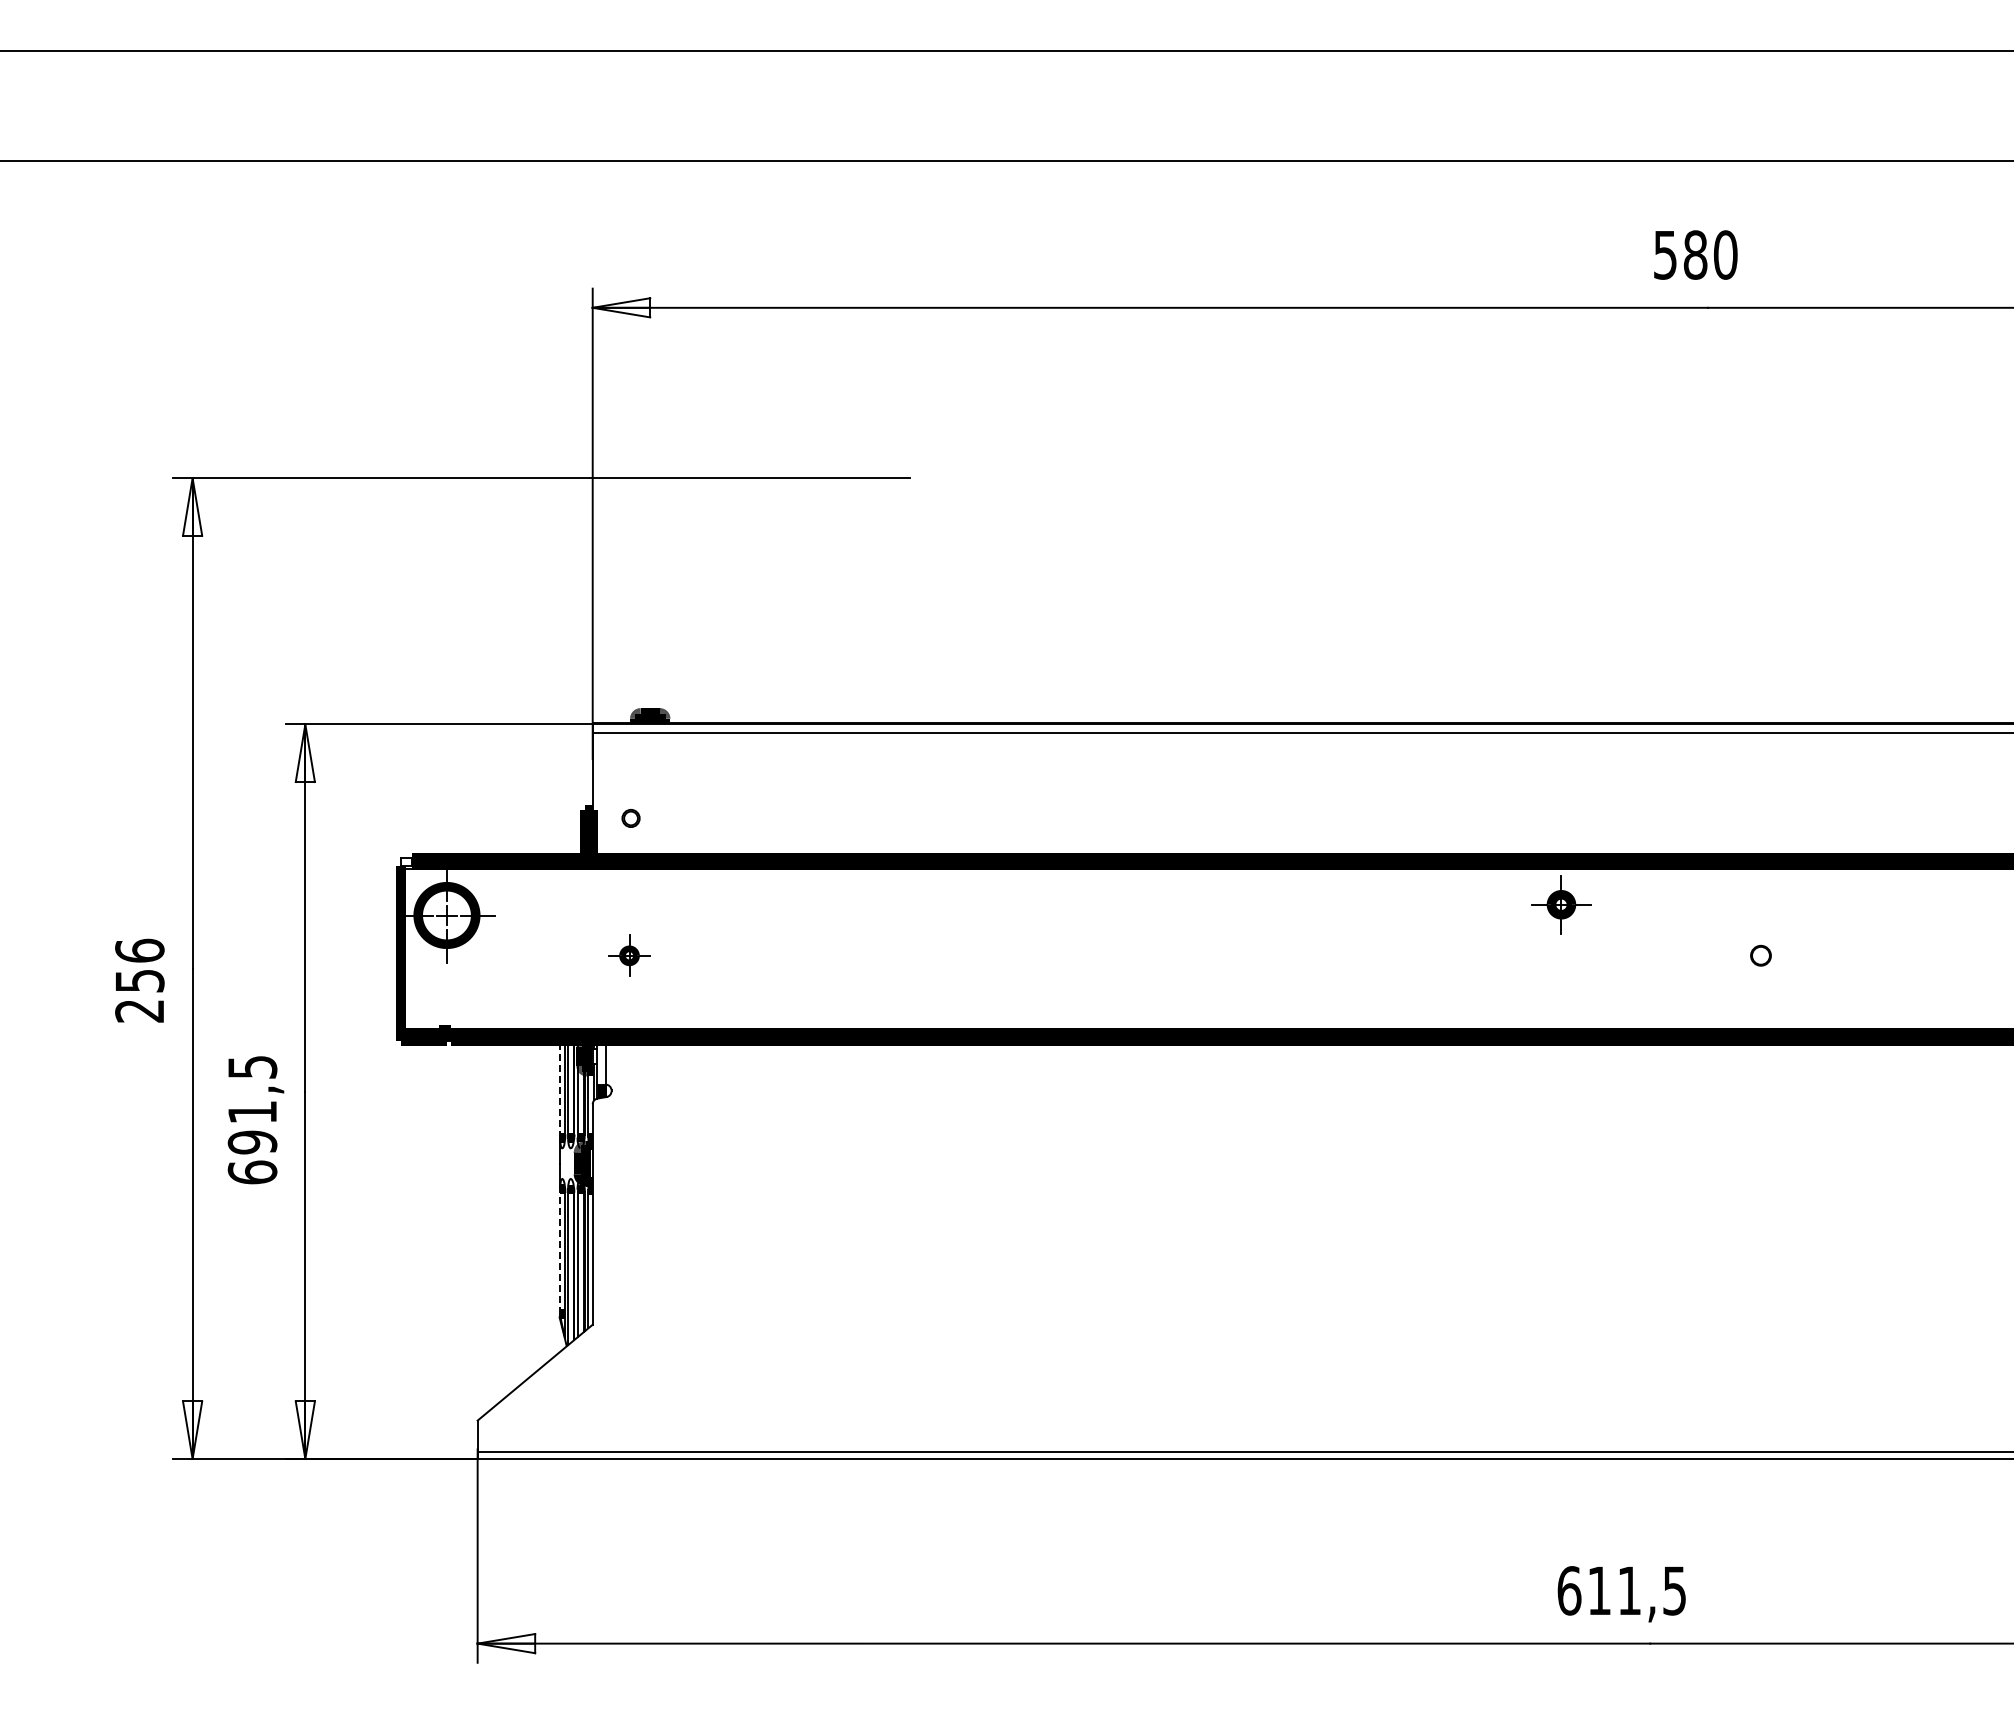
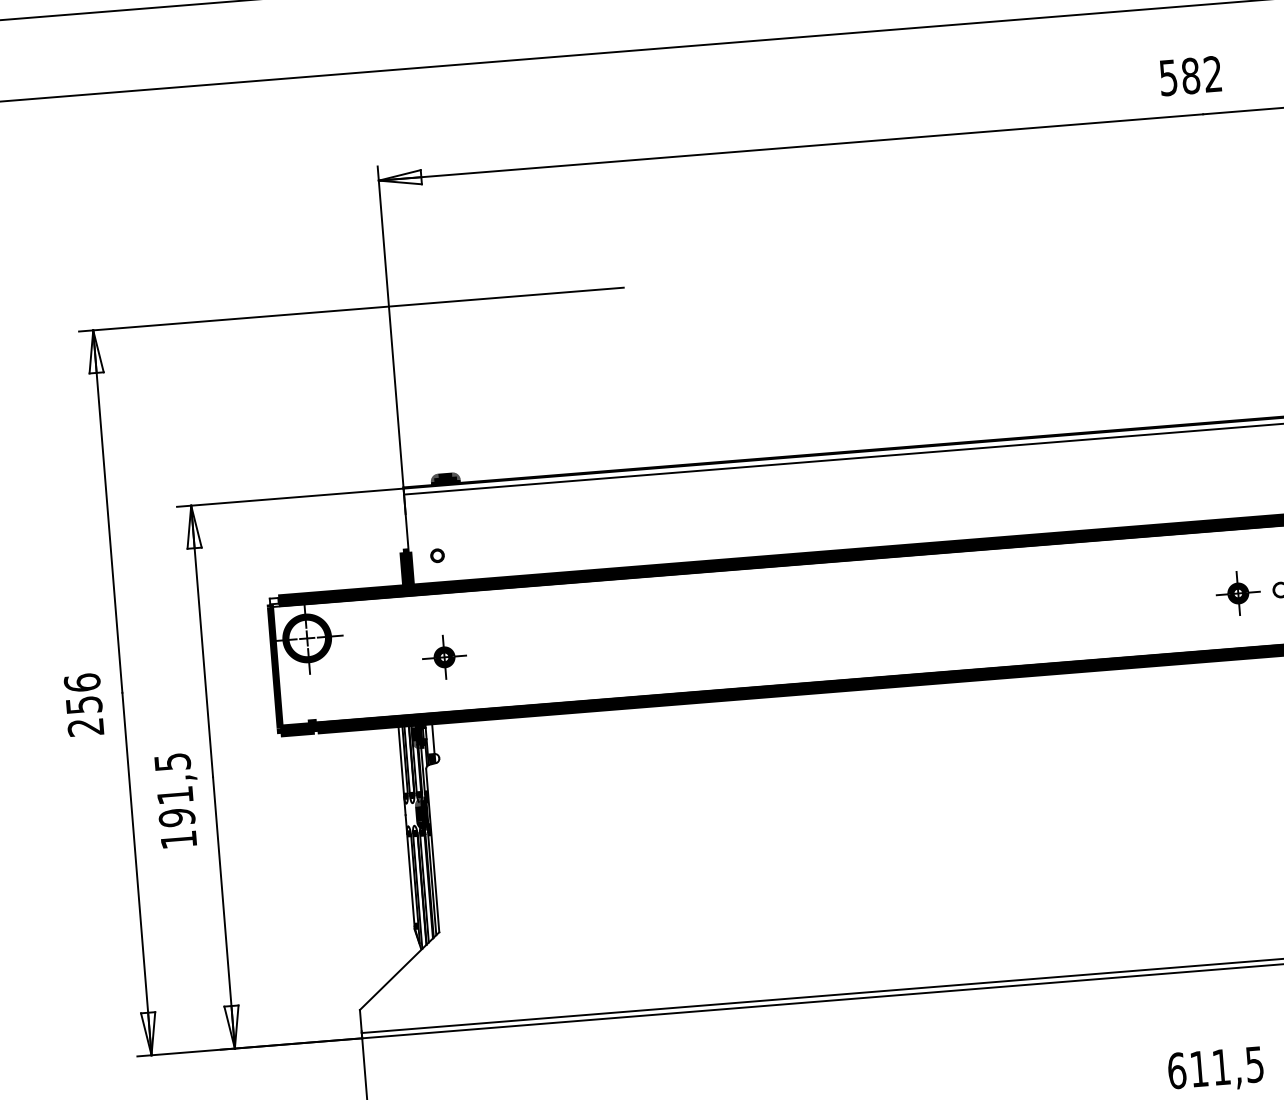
text: (1725, 254) -> (1212, 73), 580 -> 582
part: (1561, 904) -> (1238, 593), moved
part: (629, 955) -> (444, 657), size x1.43
line: (560, 1089) -> (401, 760), dashed -> solid
text: (252, 1172) -> (178, 839), 691,5 -> 191,5
line: (560, 1251) -> (411, 880), dashed -> solid

